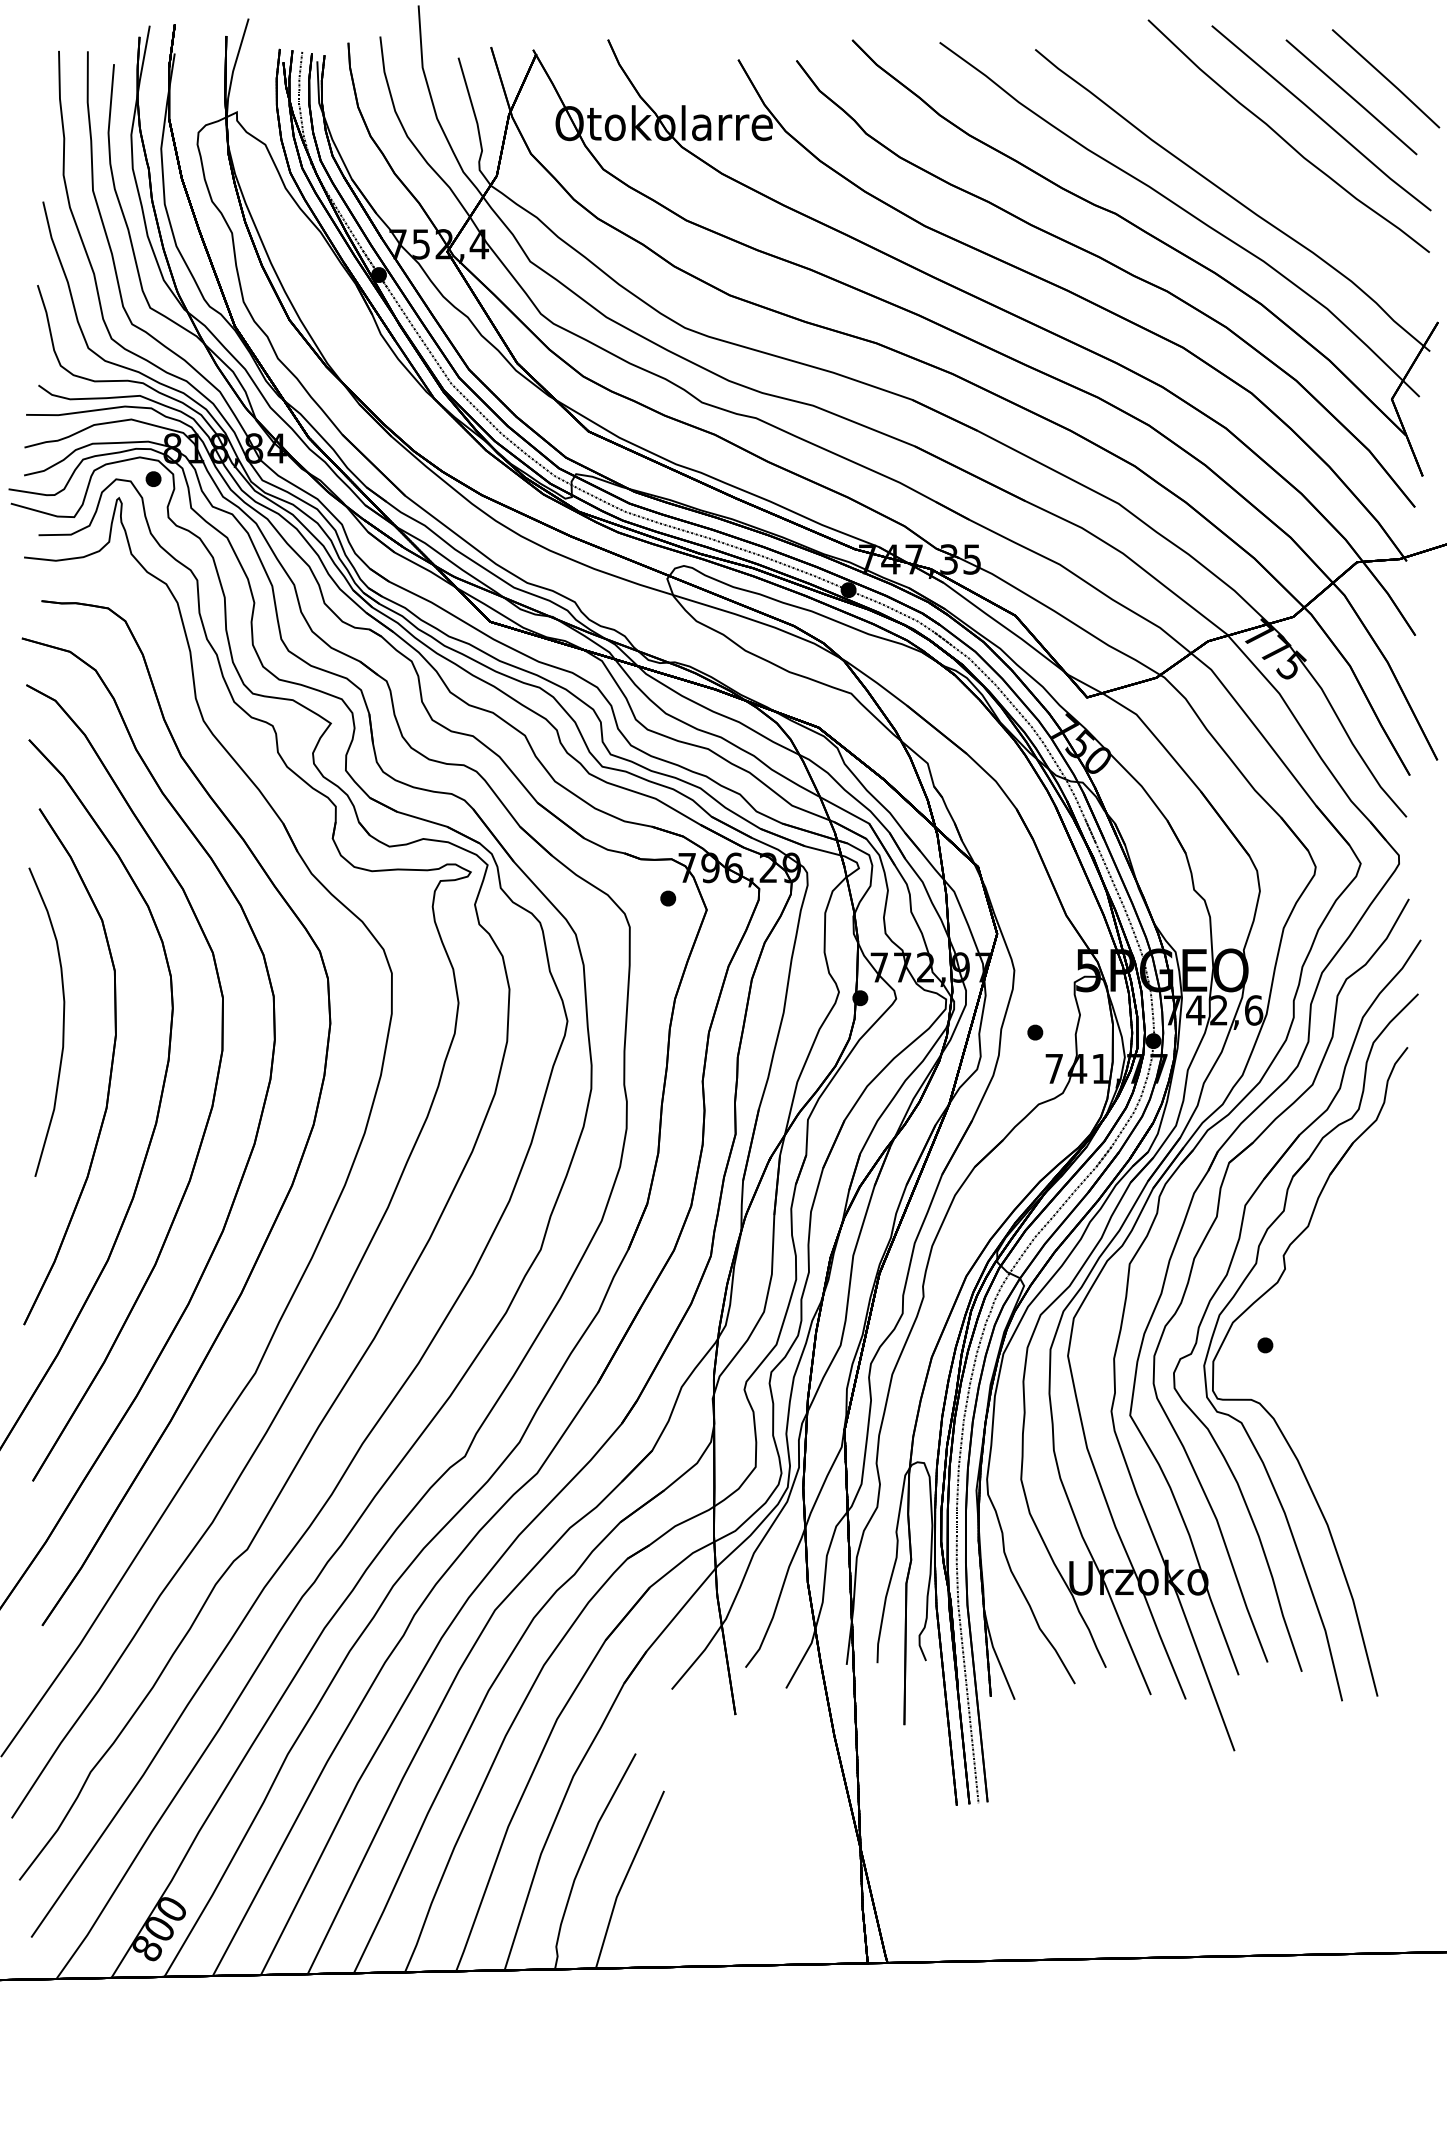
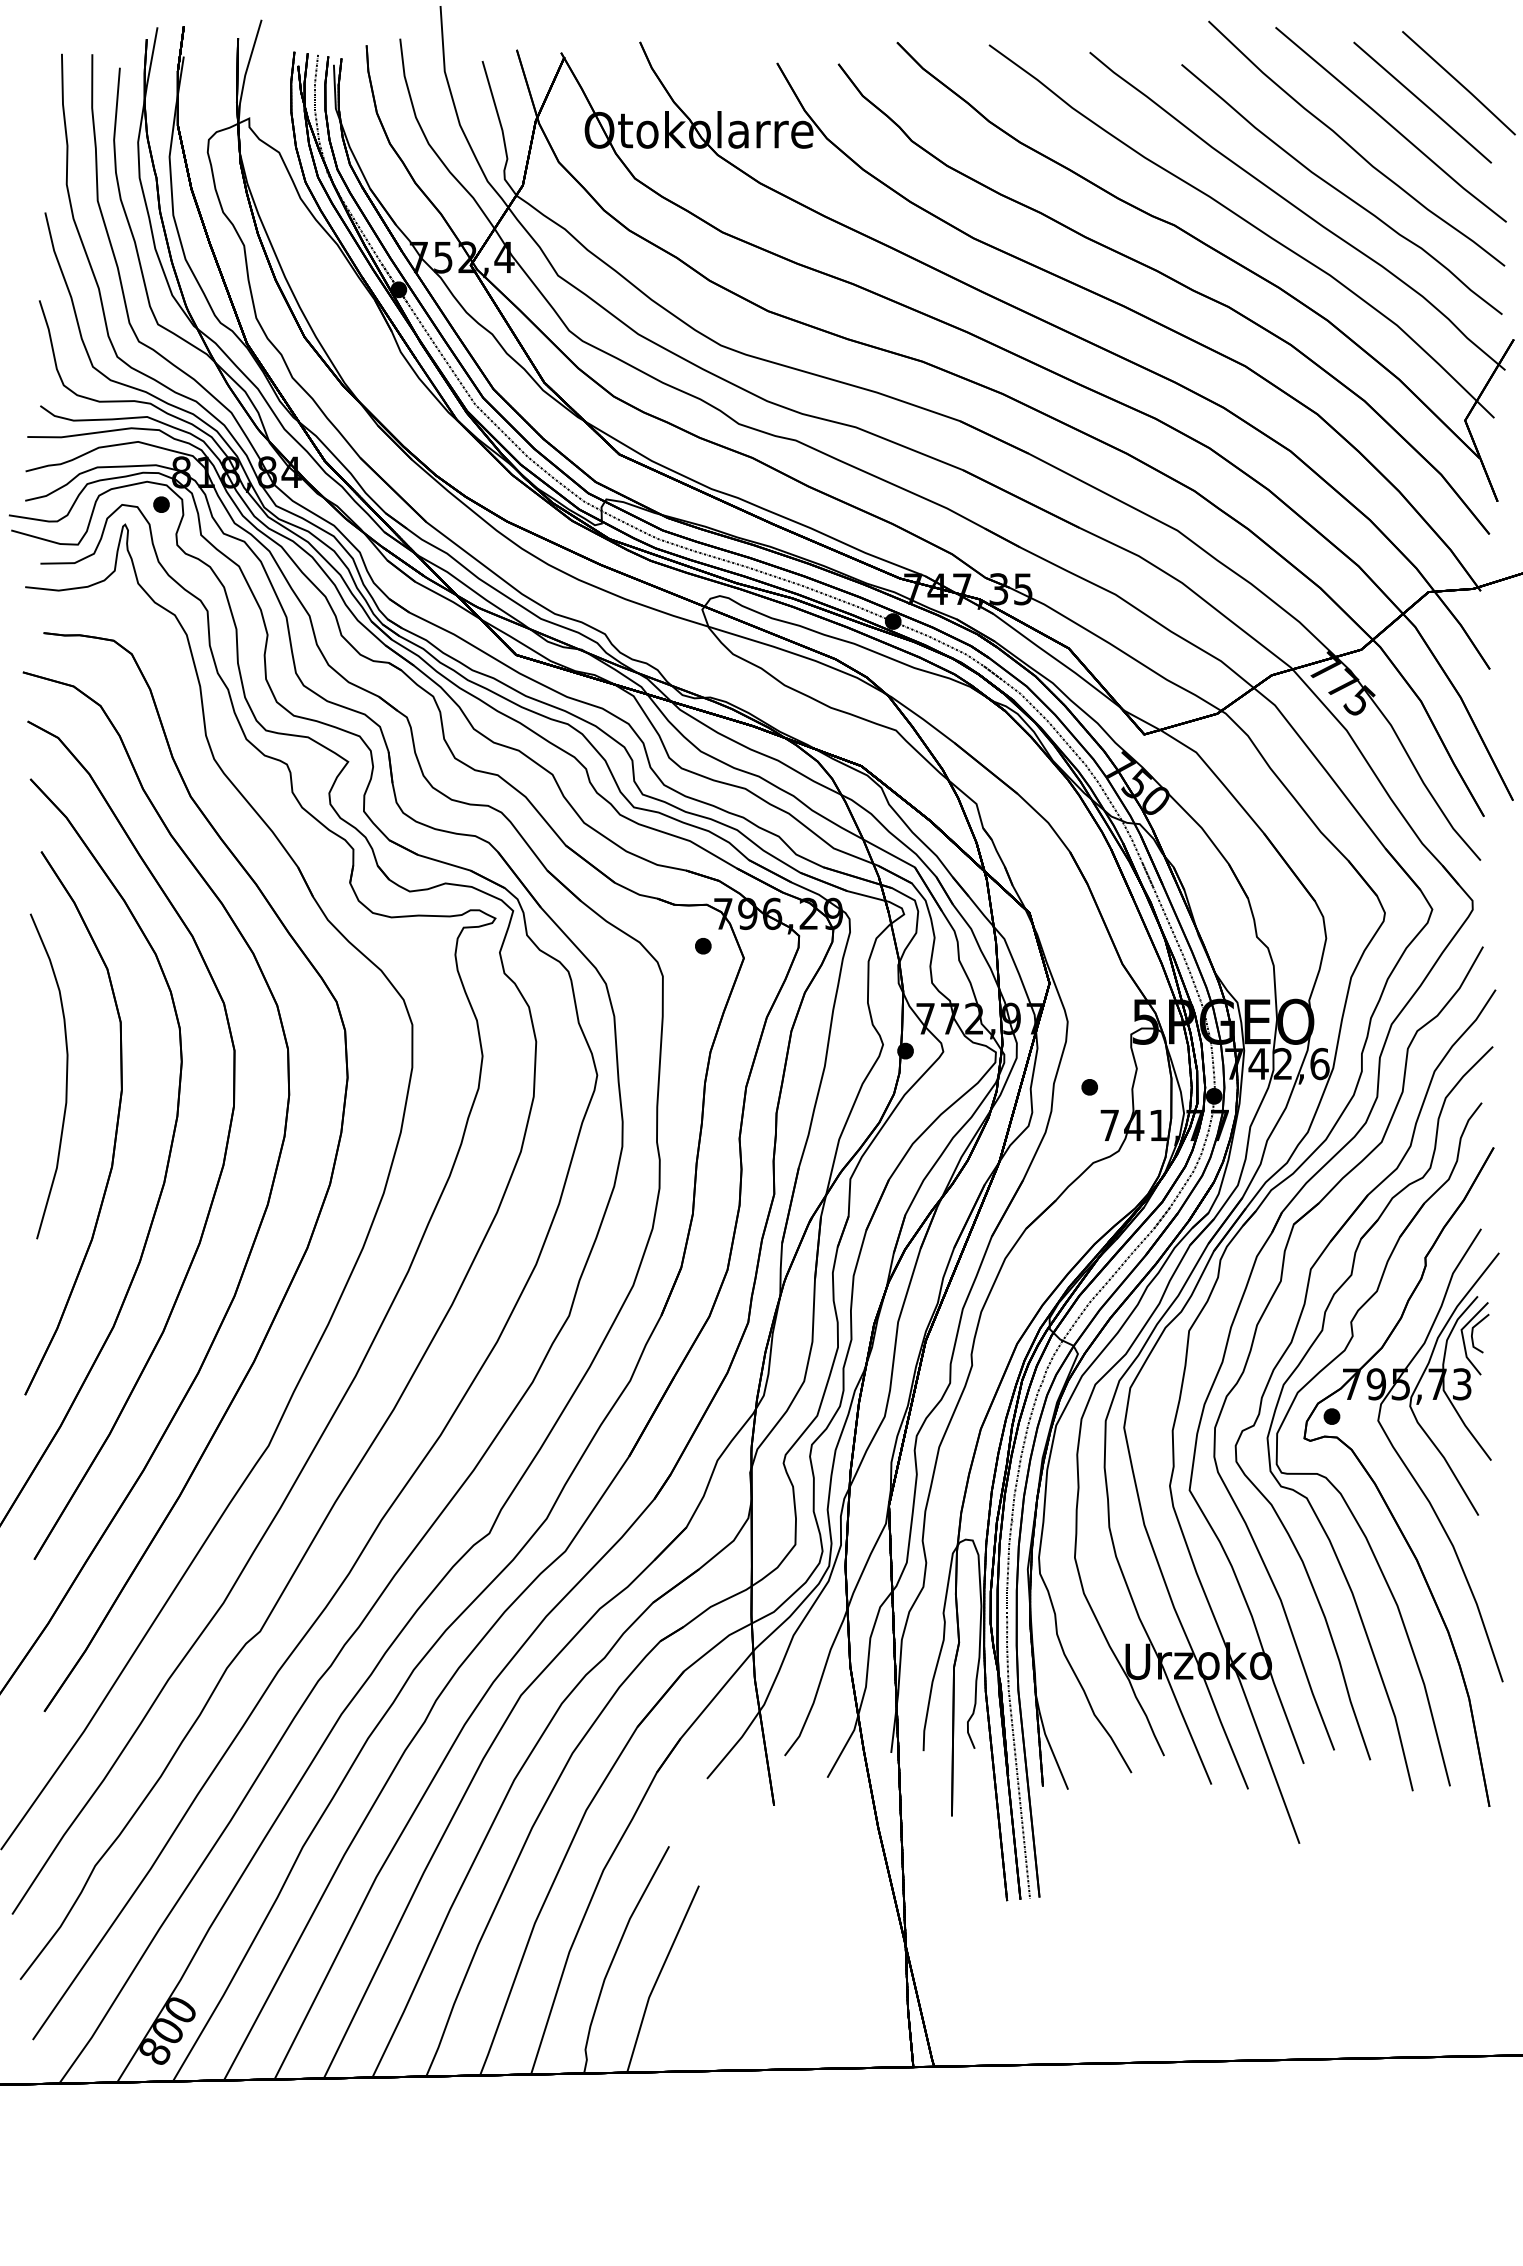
curve: (1274, 181) -> (1341, 191), added
part: (1338, 1398) -> (1408, 1472), added

